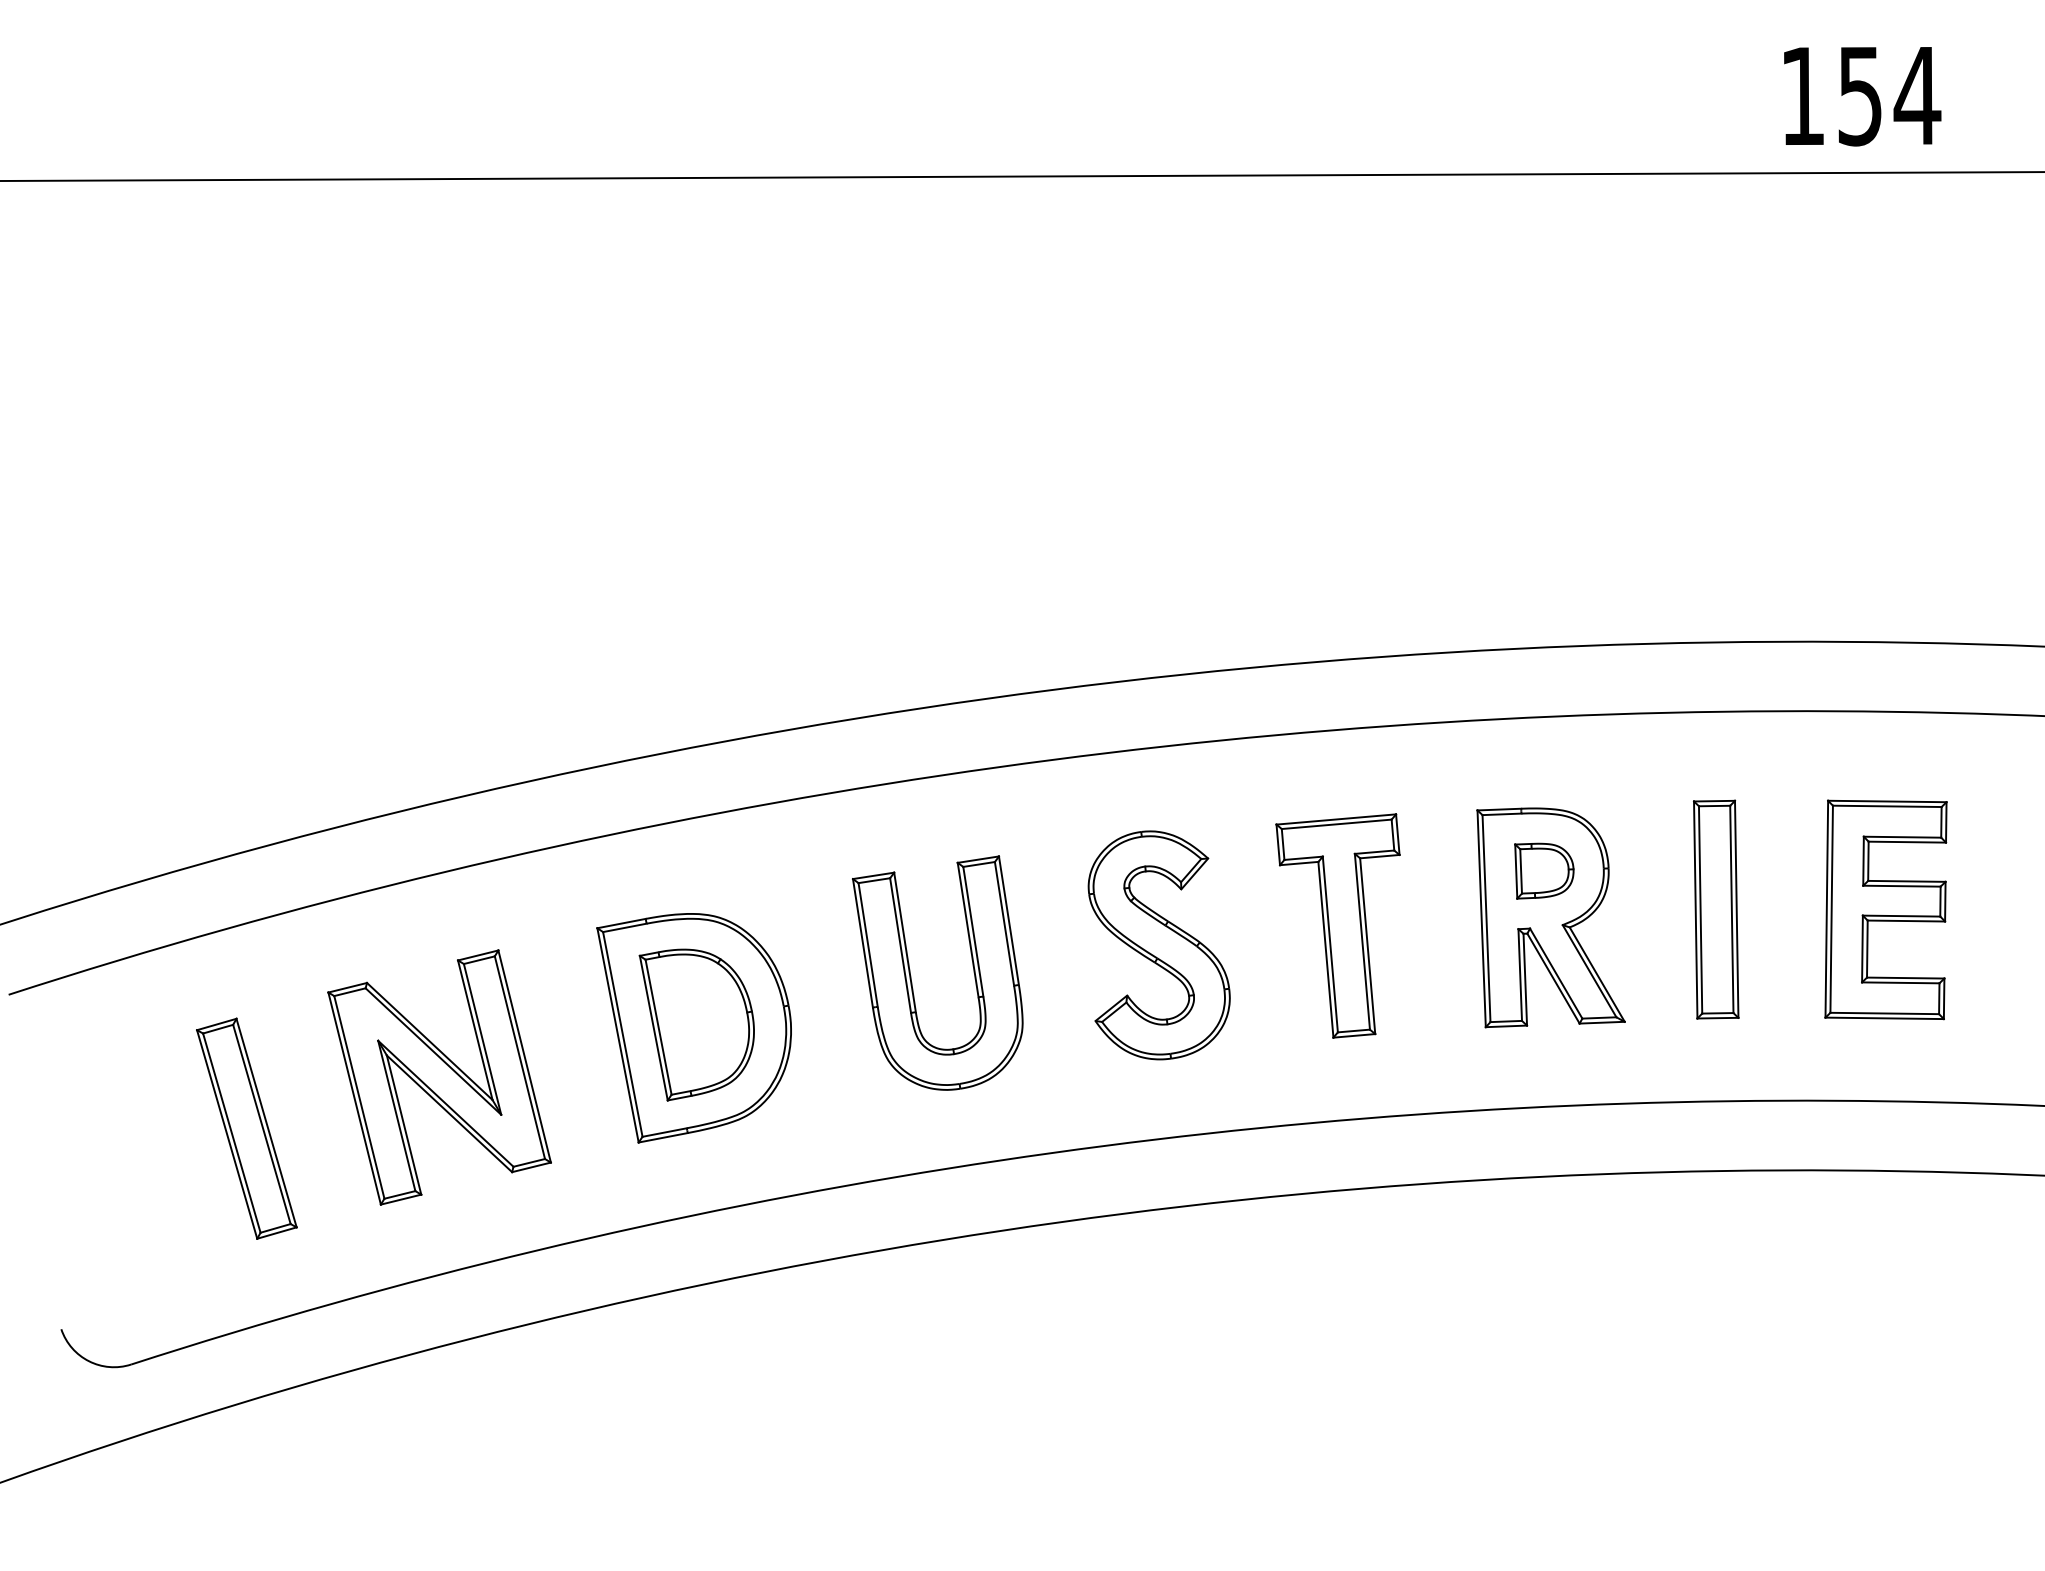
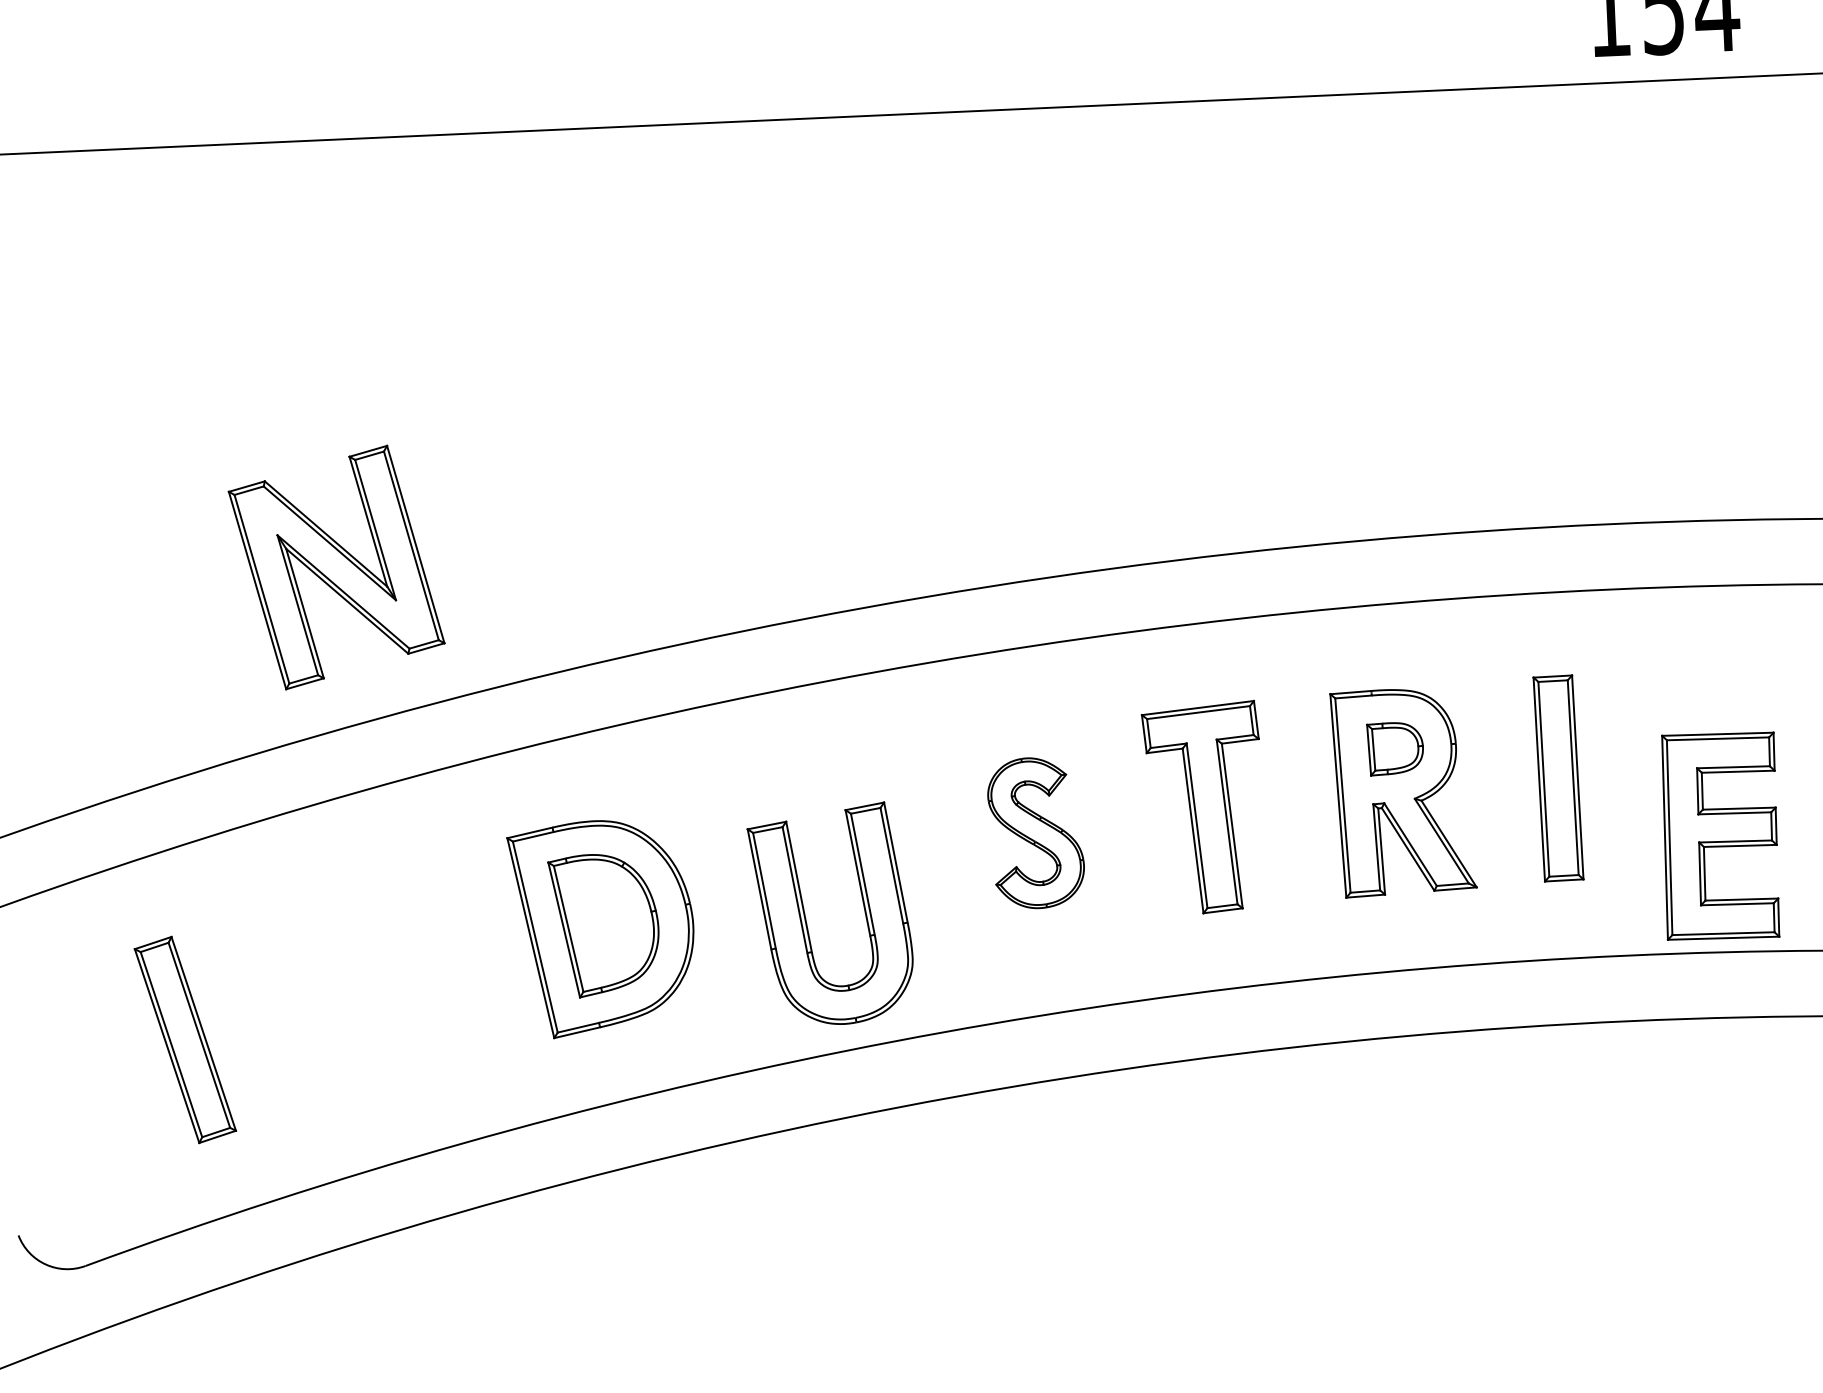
part: (1885, 909) -> (1720, 835), moved
part: (1158, 945) -> (1035, 833), size x0.7
part: (911, 975) -> (806, 917), moved
part: (439, 1077) -> (336, 567), moved

